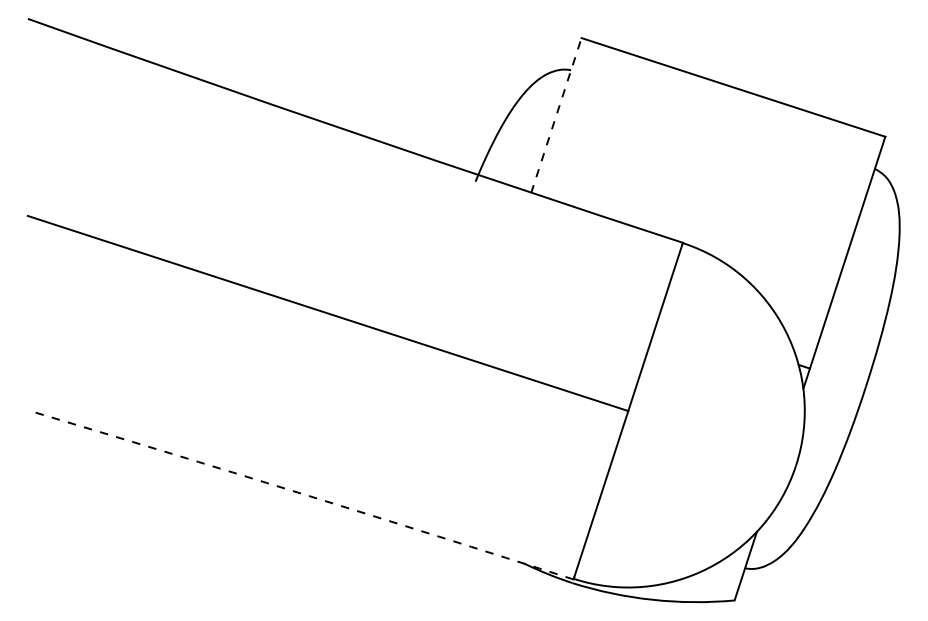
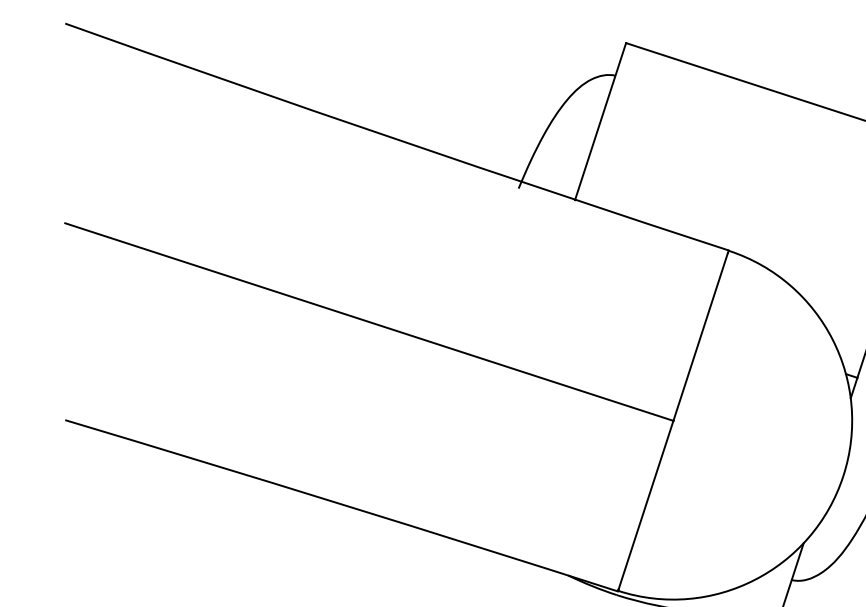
line: (556, 115) -> (600, 121), dashed -> solid
arc: (301, 493) -> (342, 504), dashed -> solid

